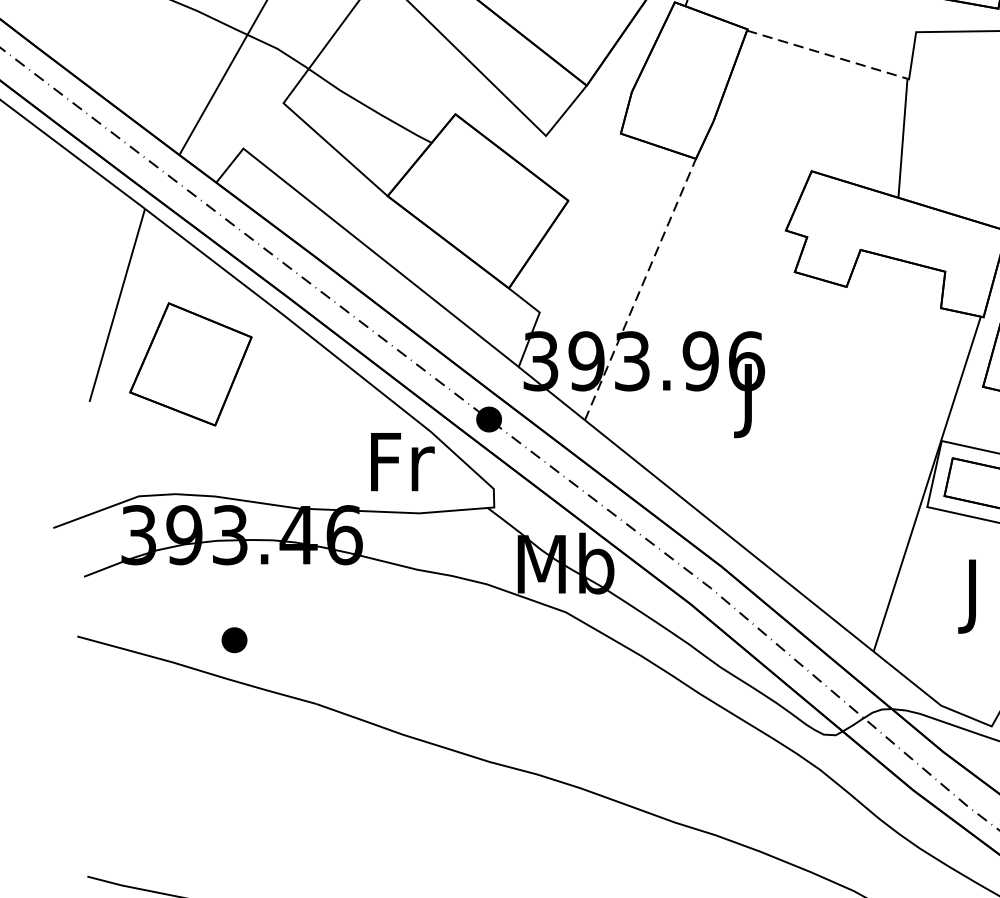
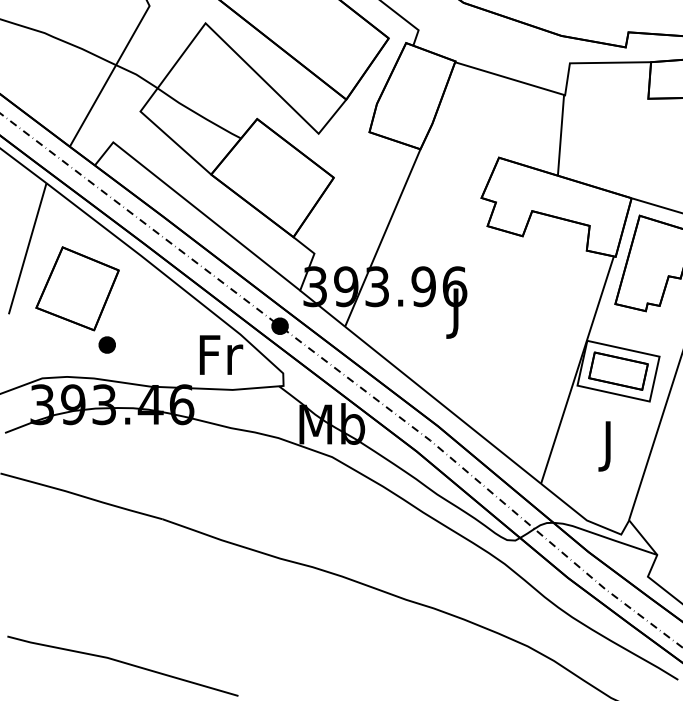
line: (827, 54) -> (509, 78), dashed -> solid
line: (641, 288) -> (383, 237), dashed -> solid
part: (233, 639) -> (106, 344), moved

